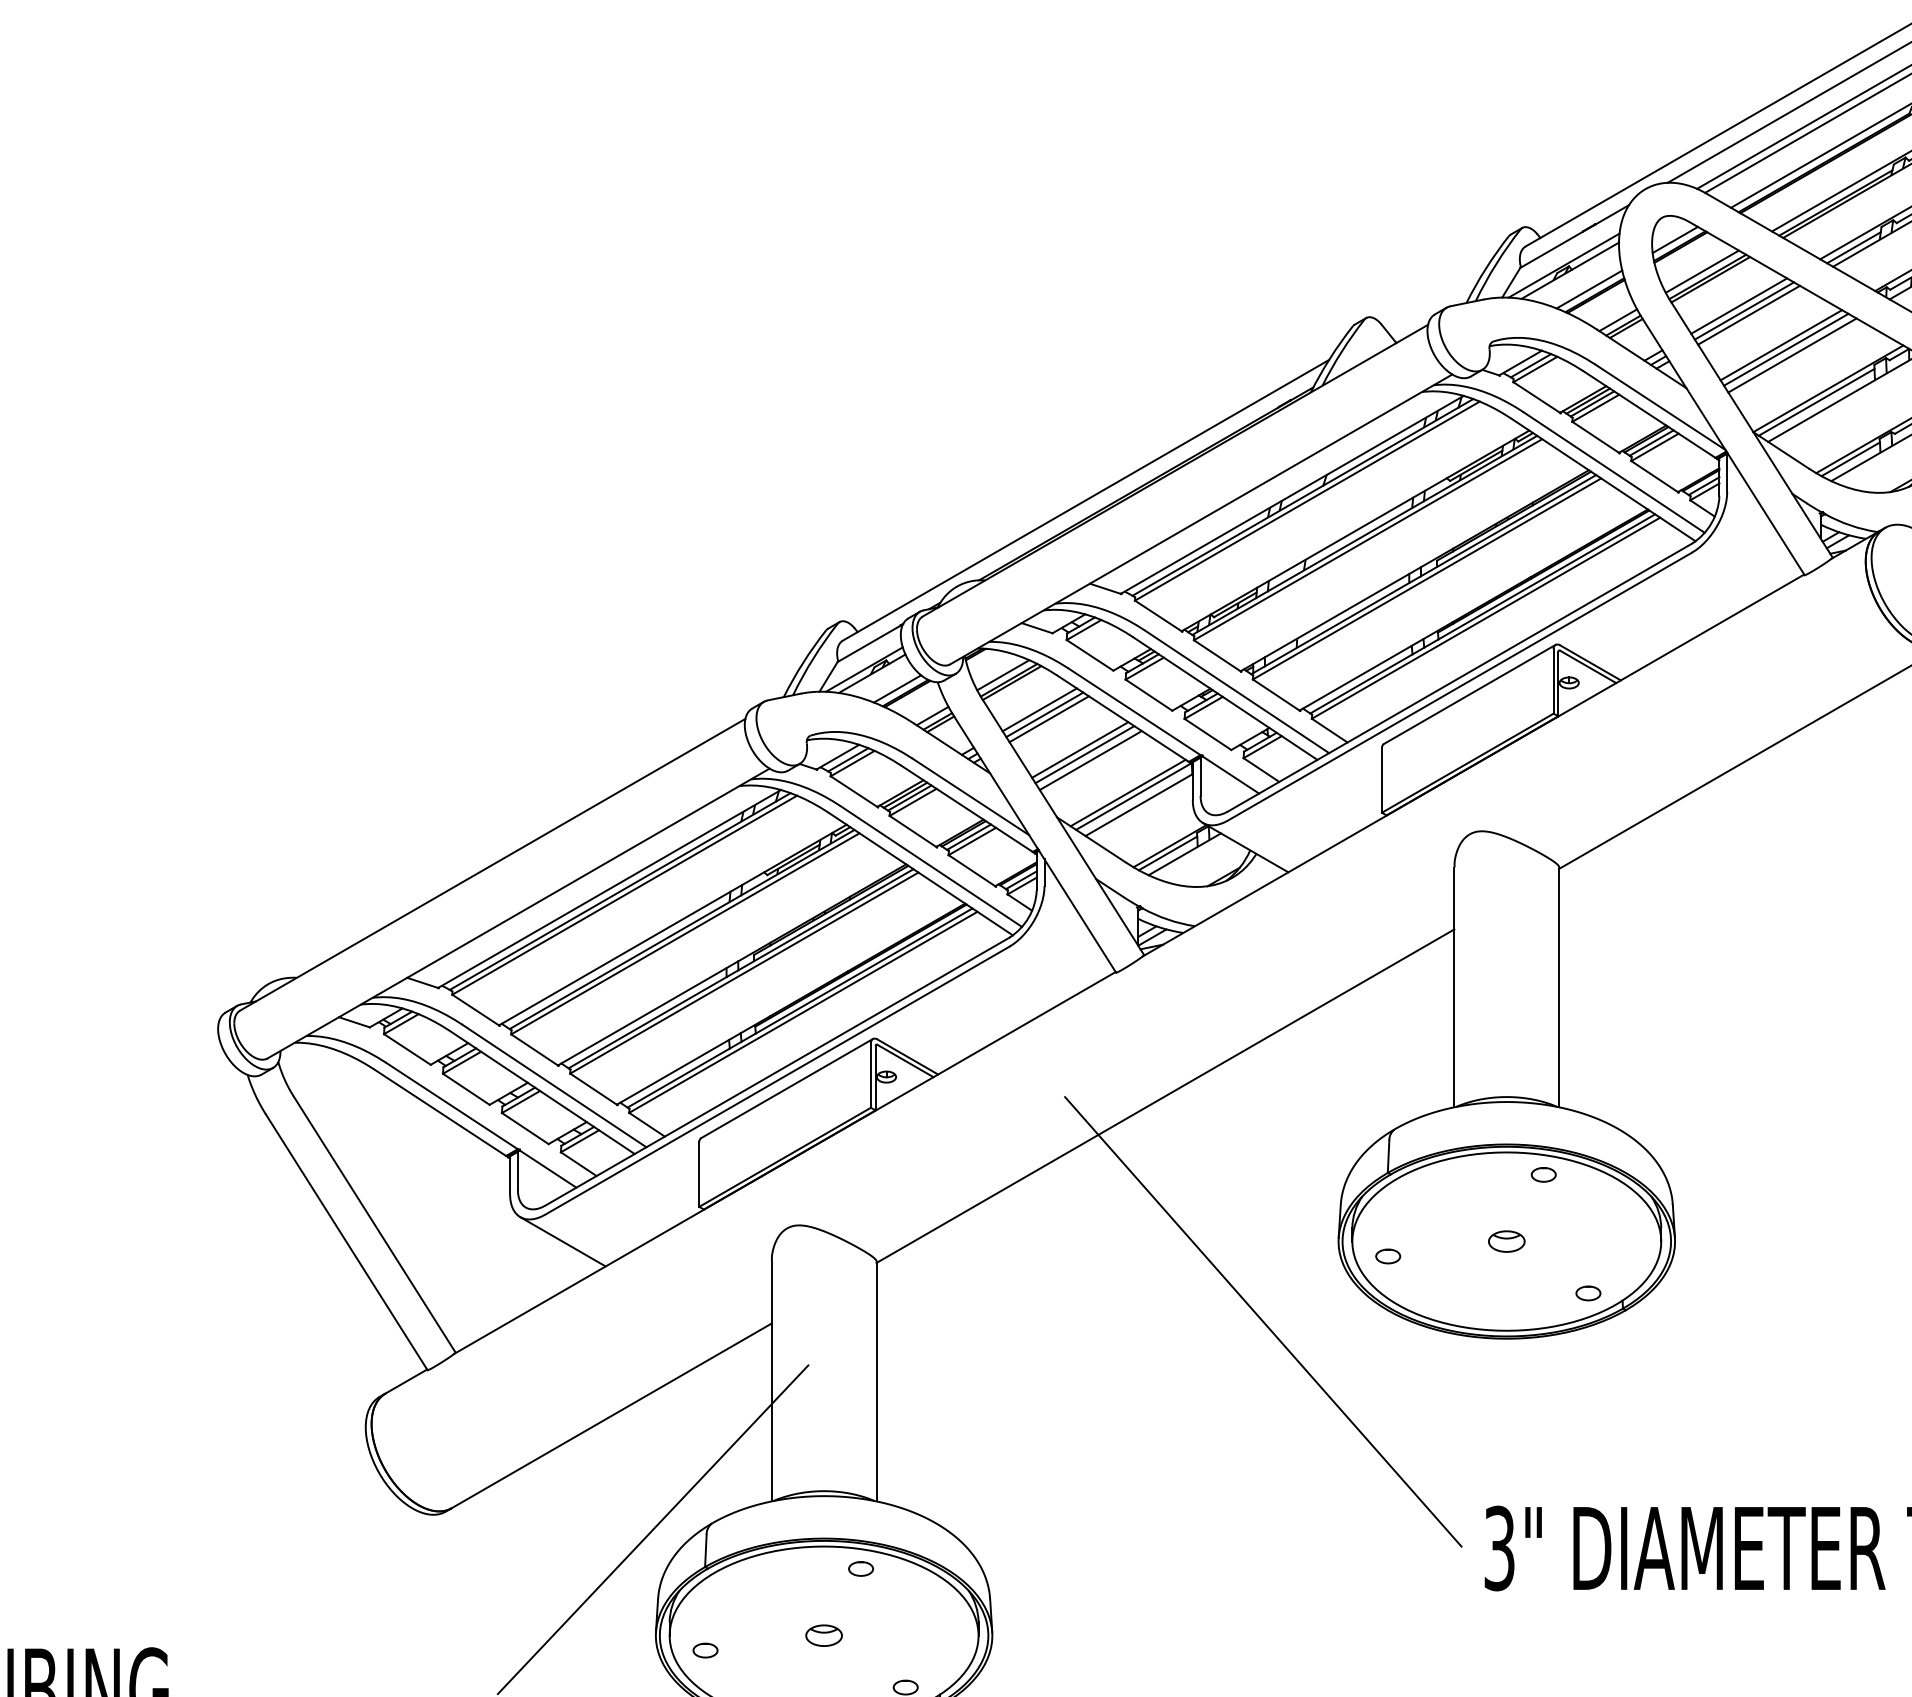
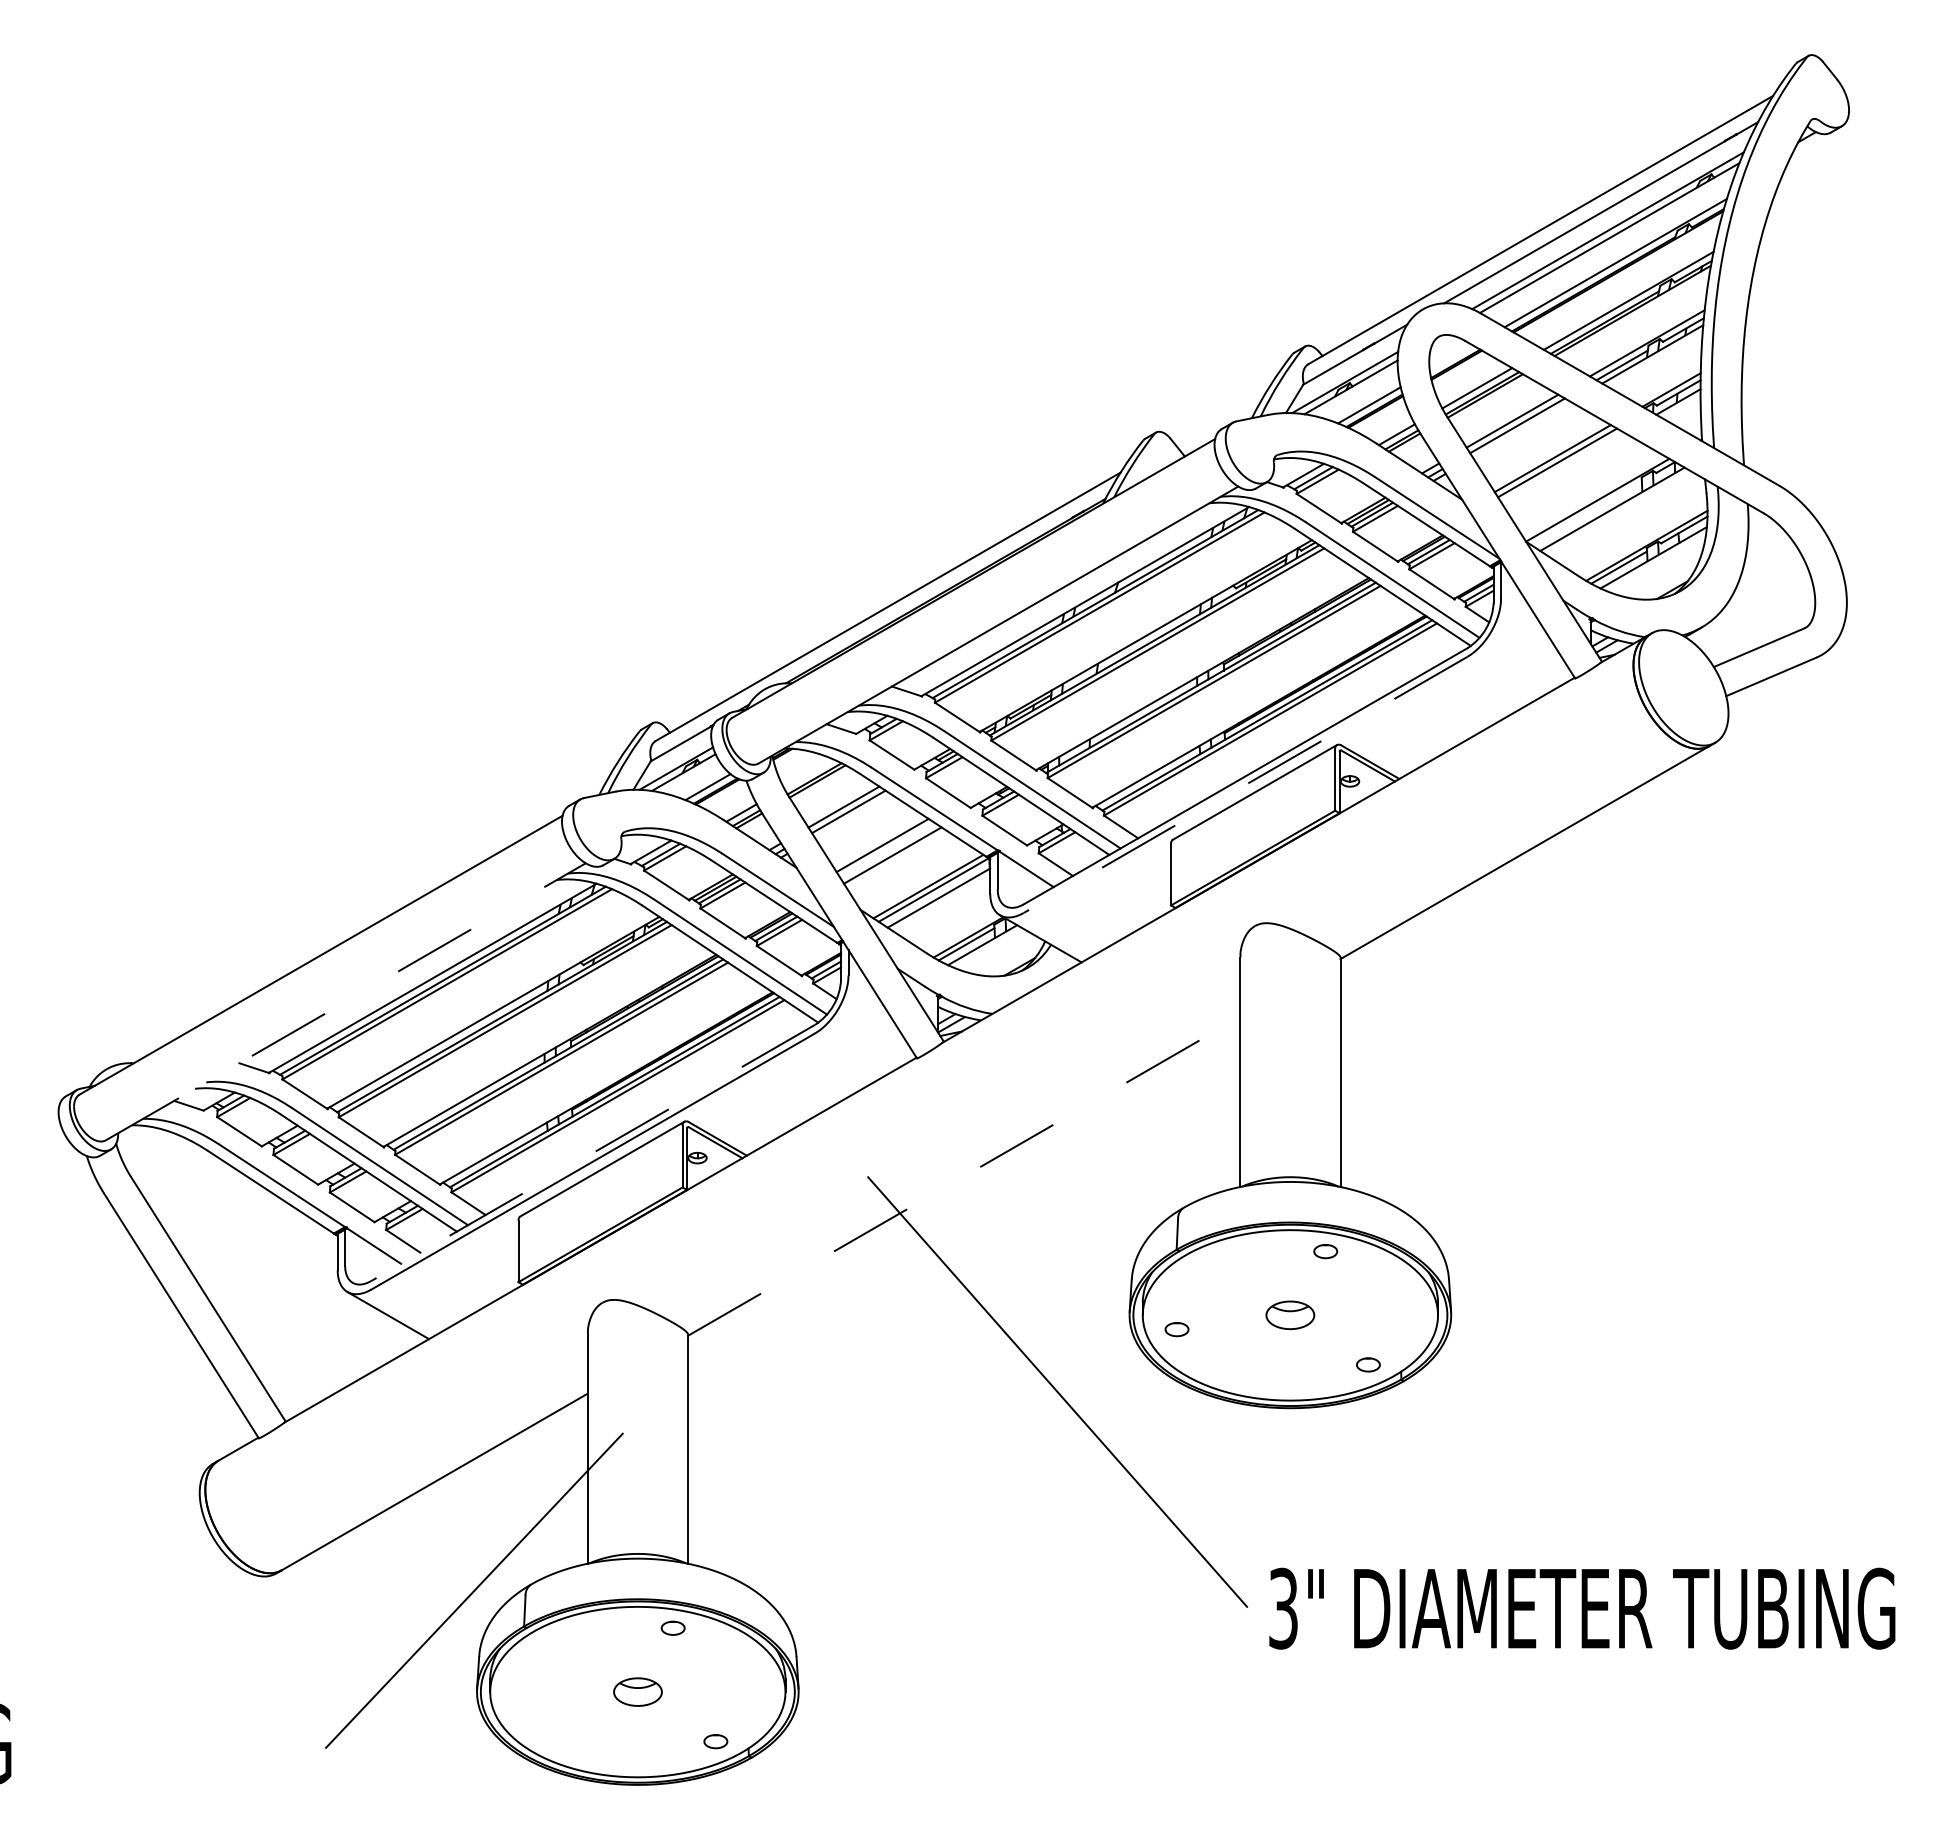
line: (1675, 239) -> (1451, 357), removed
line: (1748, 314) -> (1521, 429), removed
line: (1792, 355) -> (1563, 468), removed
line: (1816, 402) -> (1586, 513), removed
line: (1003, 674) -> (809, 773), removed
line: (1459, 687) -> (1245, 785), solid -> dashed
line: (1049, 719) -> (853, 816), removed
line: (1084, 754) -> (886, 849), removed
line: (519, 913) -> (346, 1001), solid -> dashed
line: (776, 1072) -> (592, 1153), solid -> dashed
line: (1165, 1096) -> (964, 1176), solid -> dashed
part: (1506, 1241) -> (1290, 1315), size x1.4
part: (823, 1635) -> (637, 1691), size x1.4
part: (705, 1649) -> (524, 1705), removed

